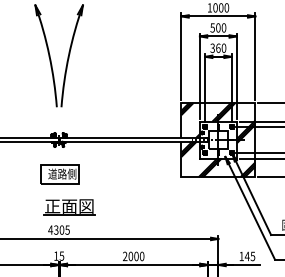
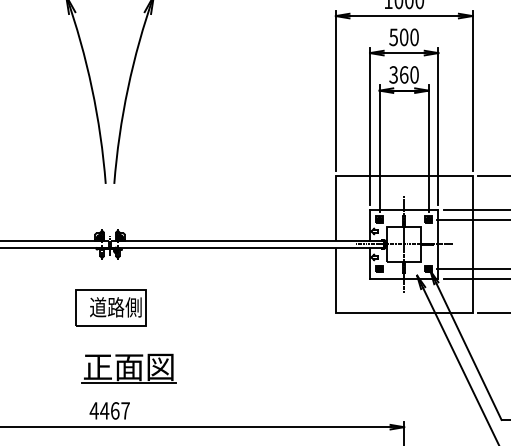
hatch: (218, 140) -> (404, 245), removed
text: (61, 229) -> (114, 409), 4305 -> 4467

